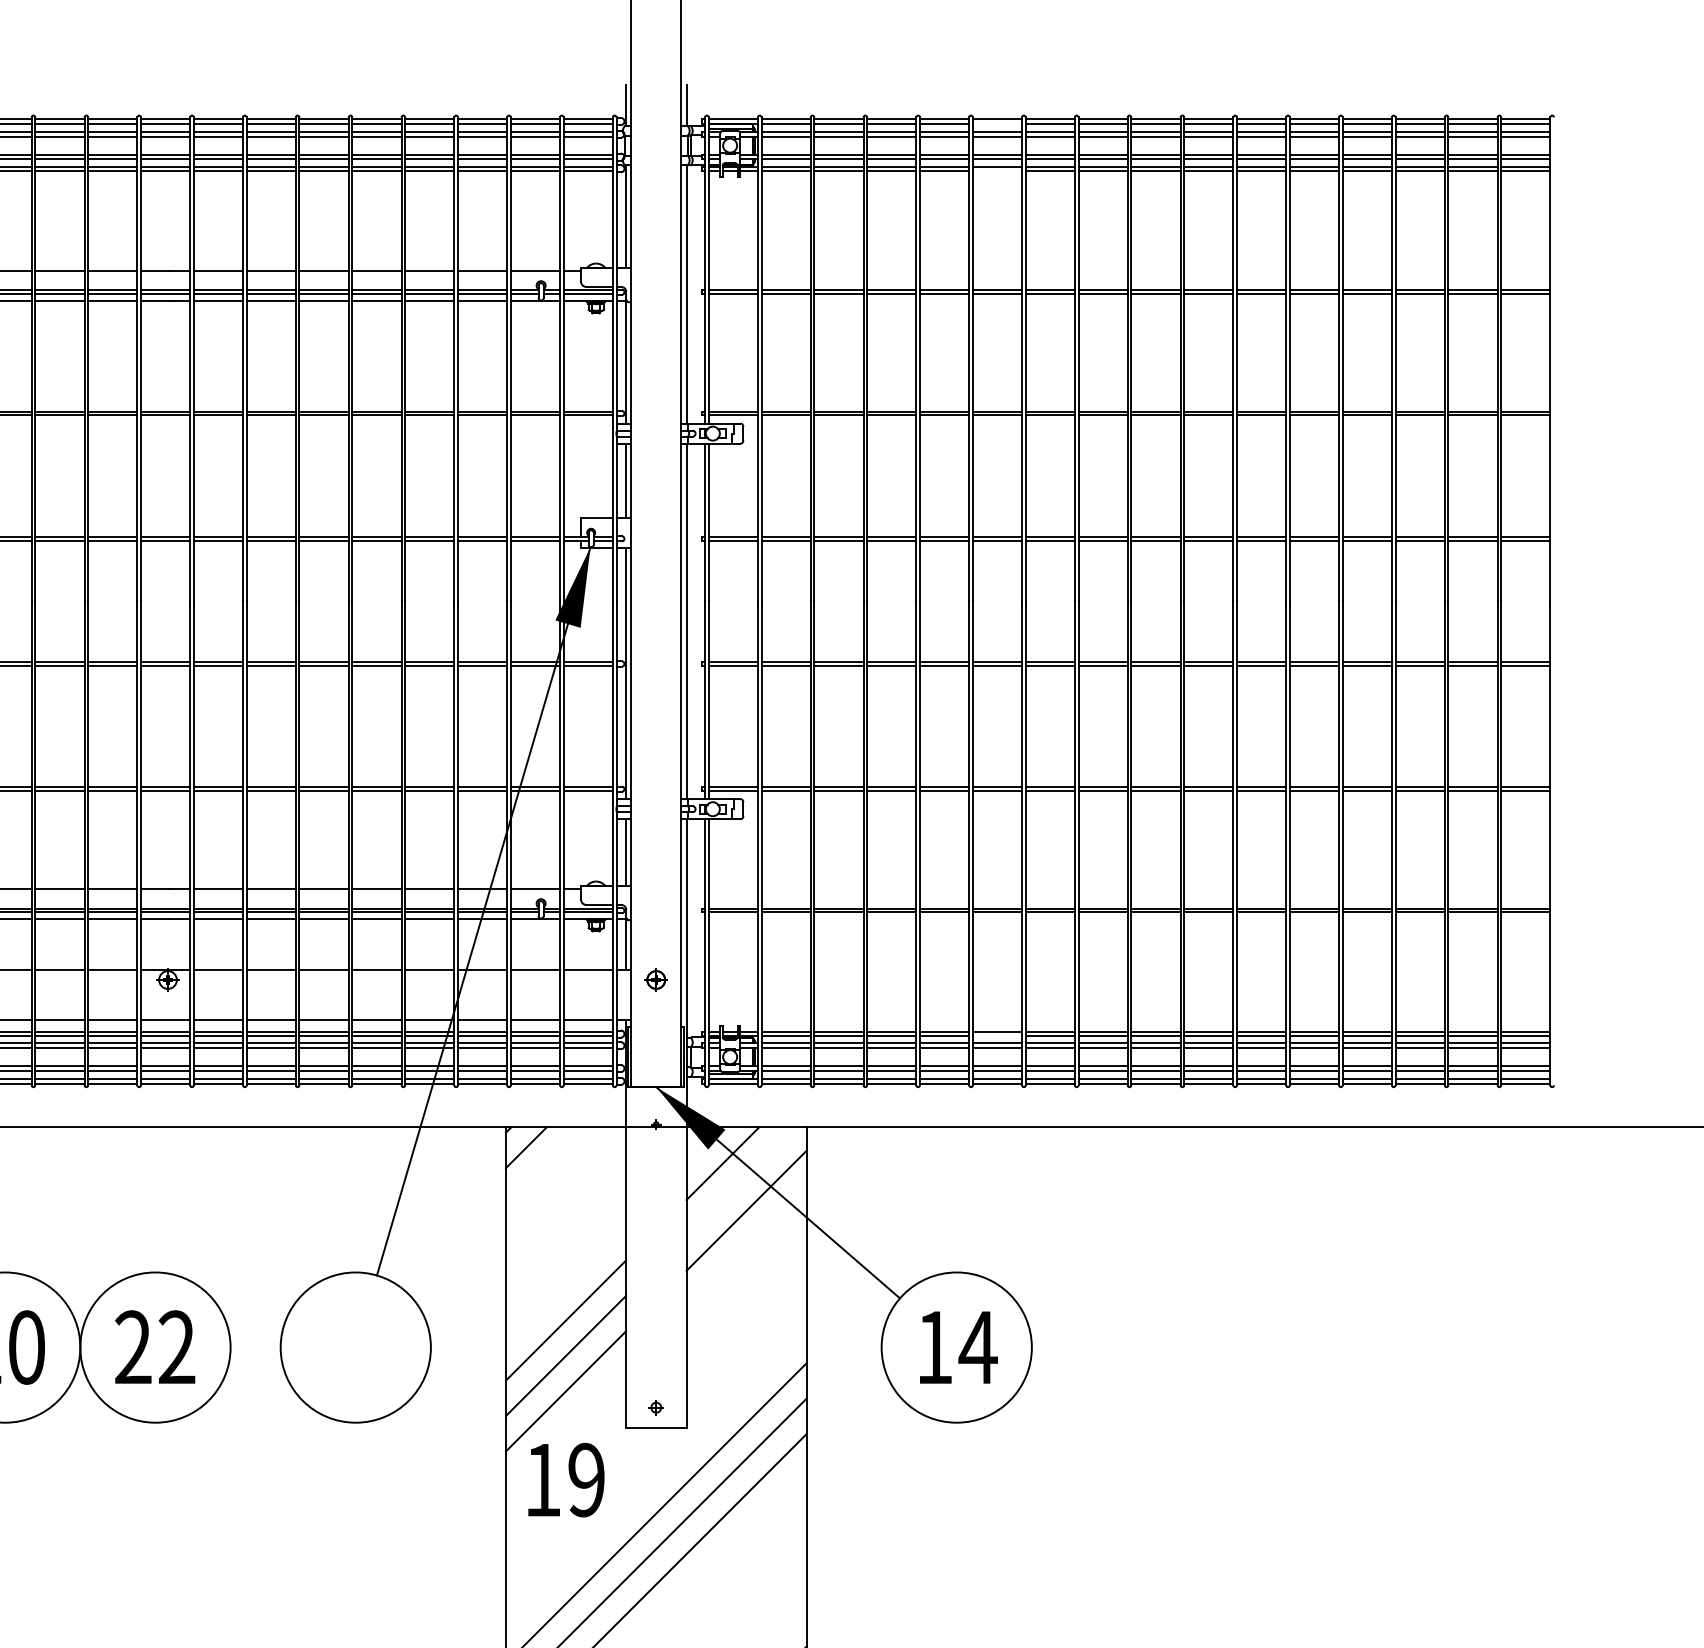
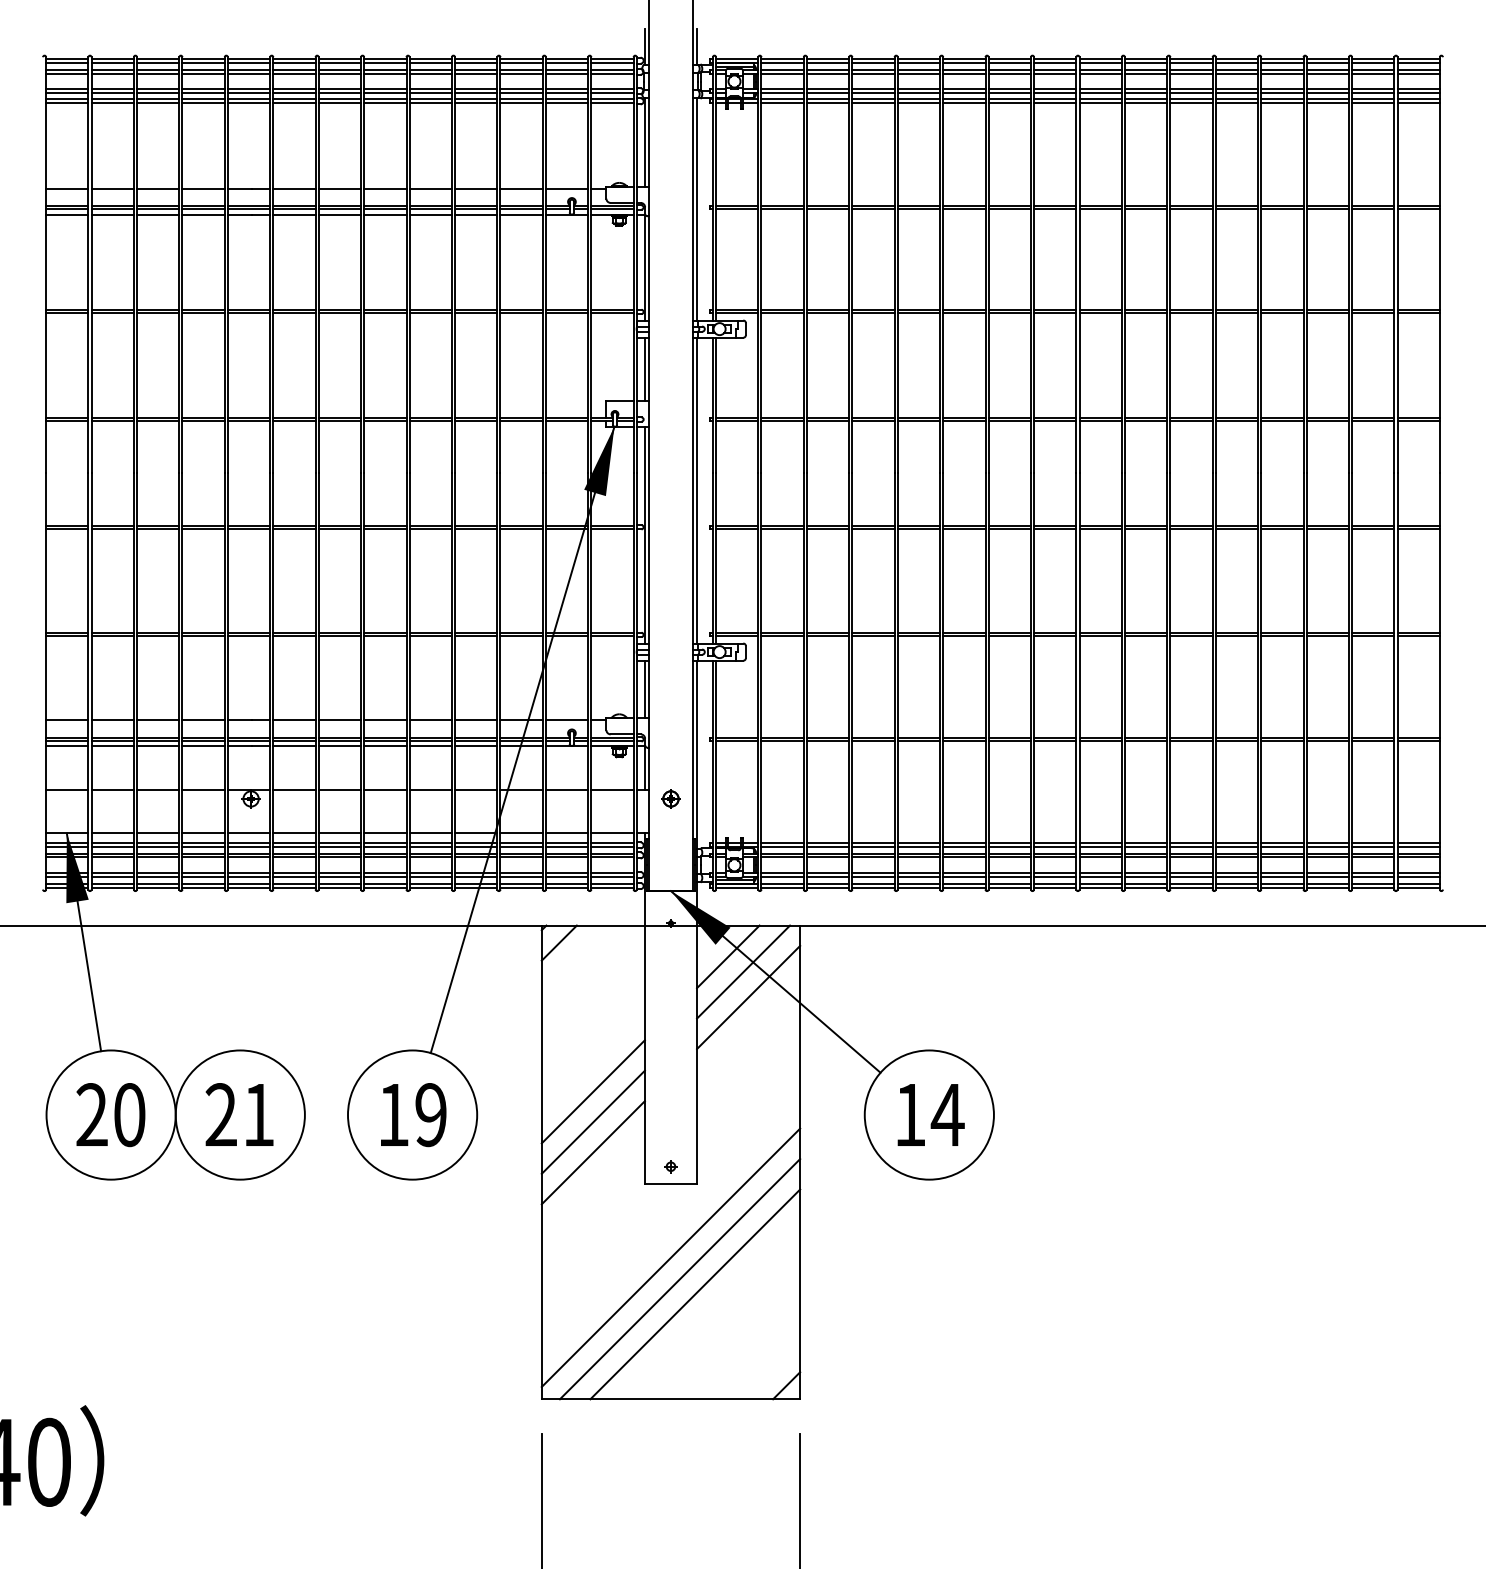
line: (997, 123) -> (964, 62), added
line: (997, 171) -> (964, 103), added
line: (997, 1036) -> (964, 847), added
line: (740, 1180) -> (743, 971), added
text: (176, 1346) -> (258, 1114), 22 -> 21
text: (566, 1480) -> (413, 1115), moved

